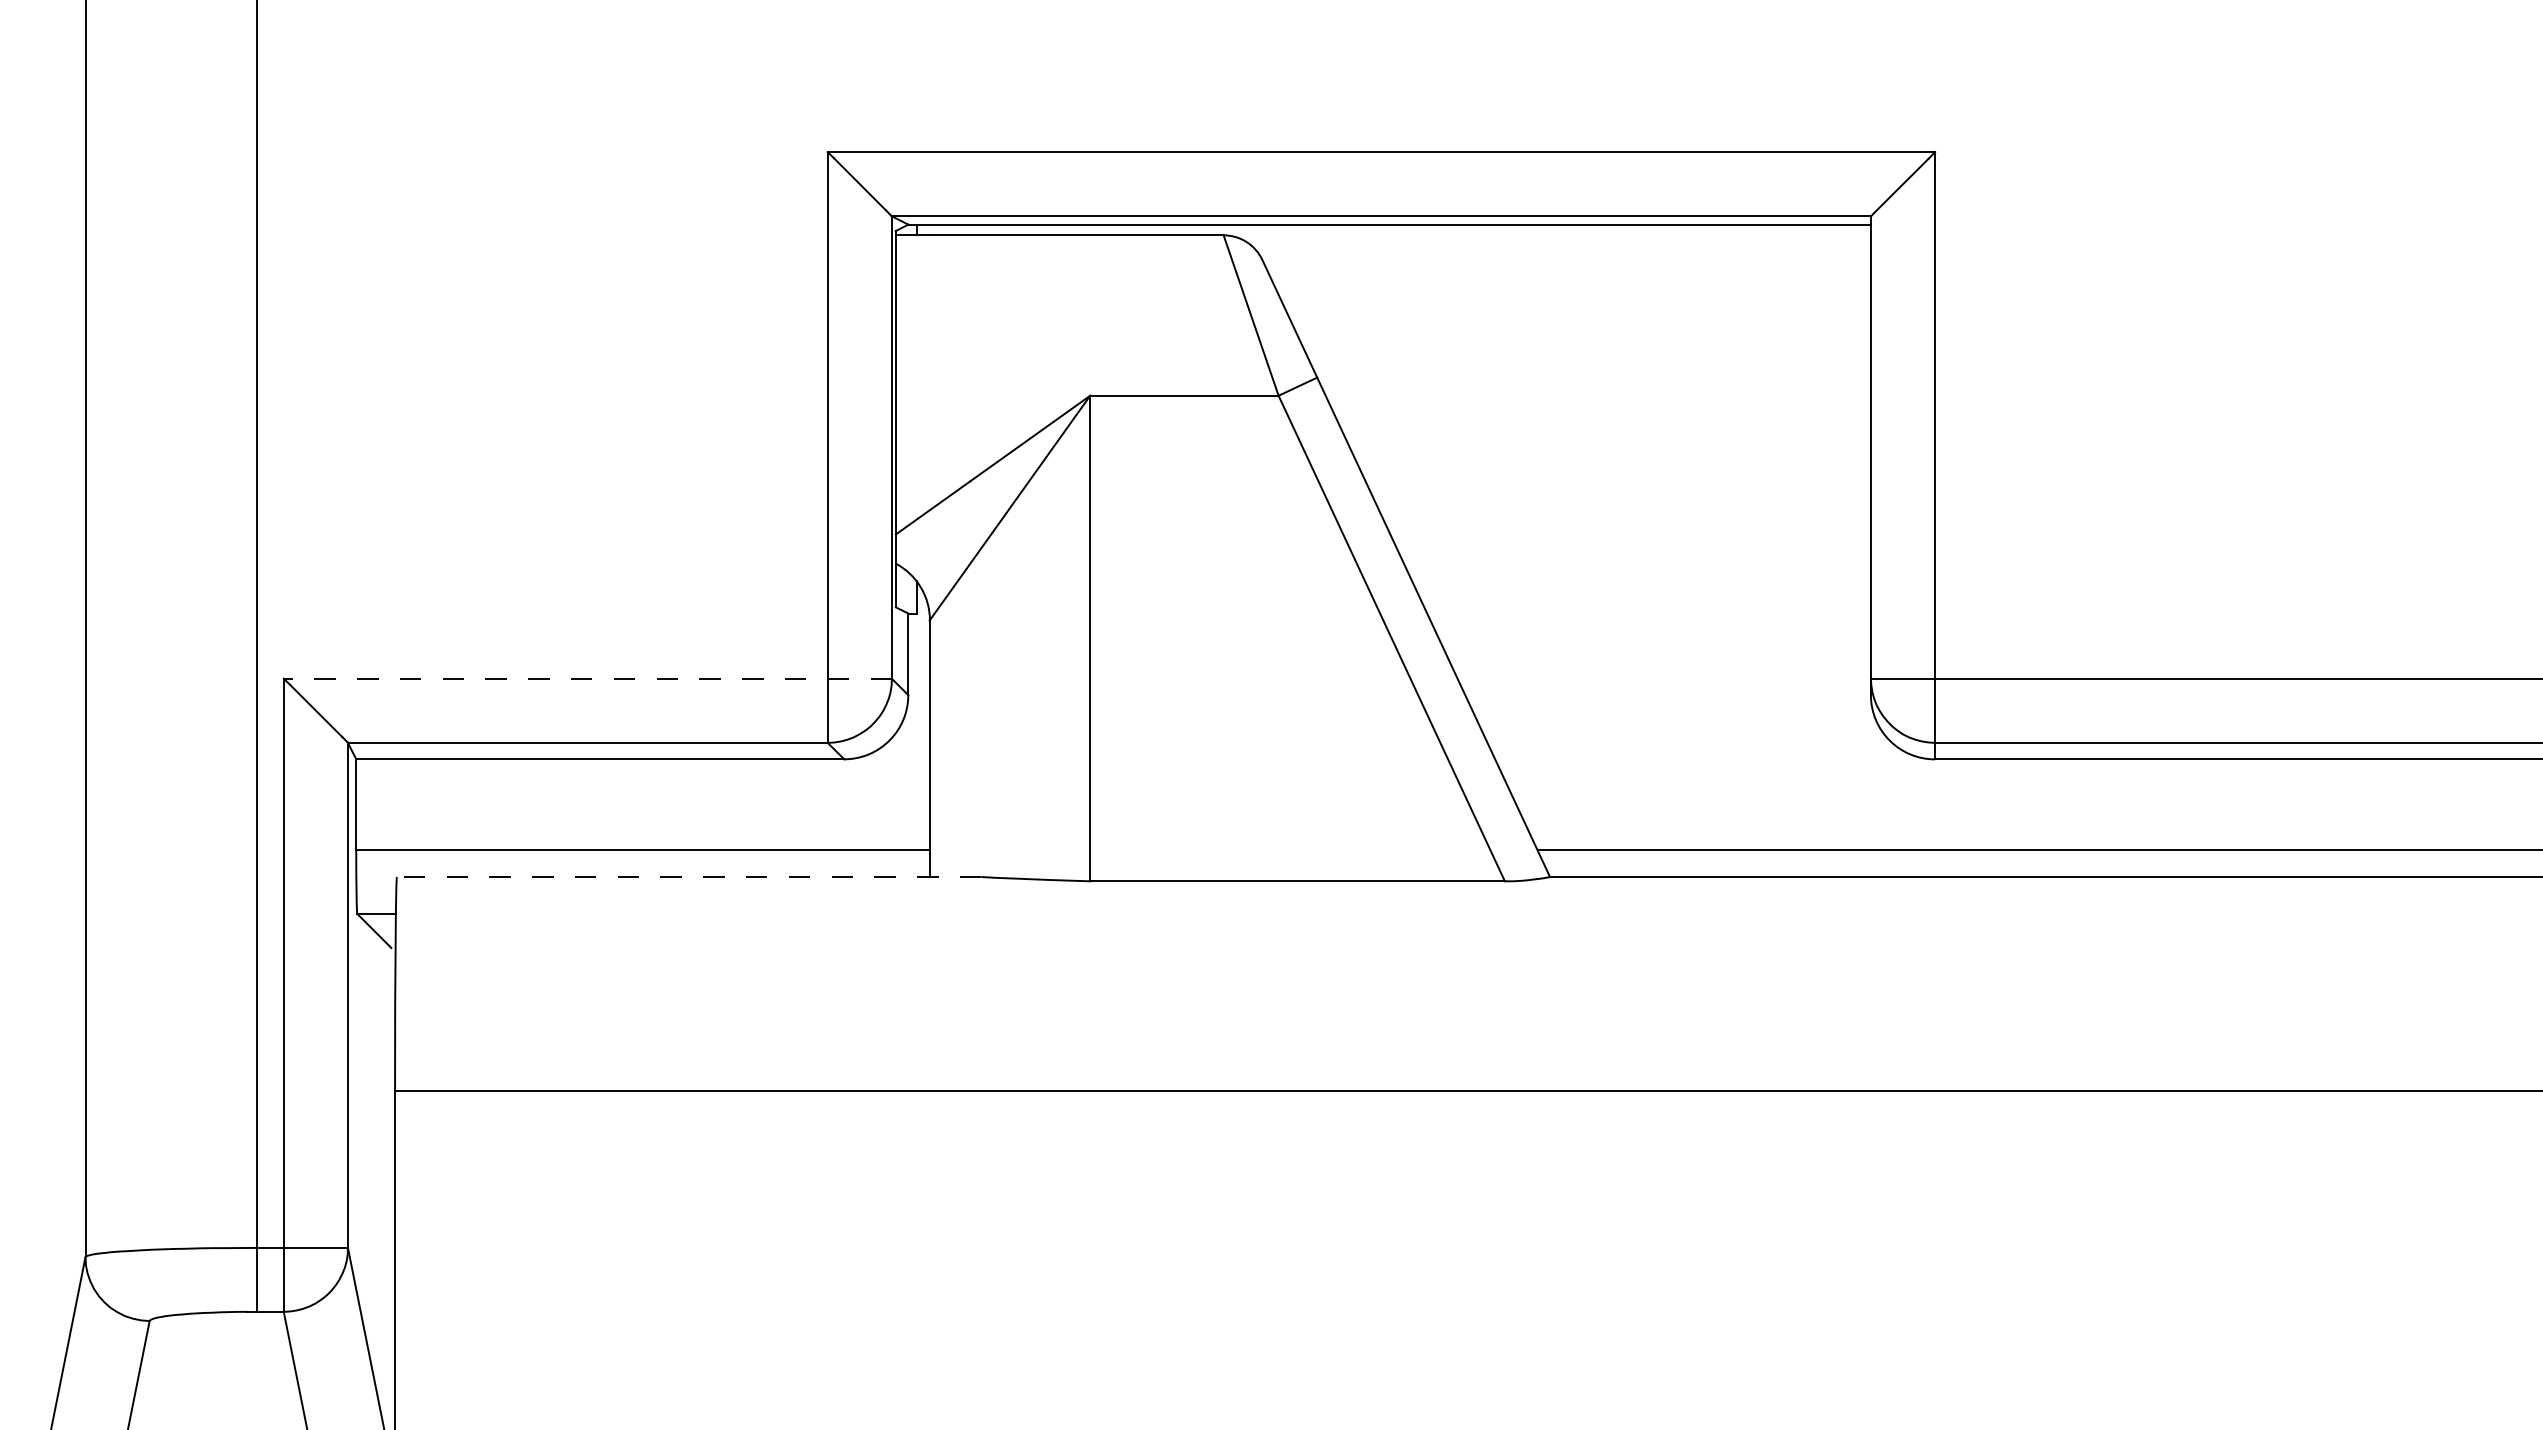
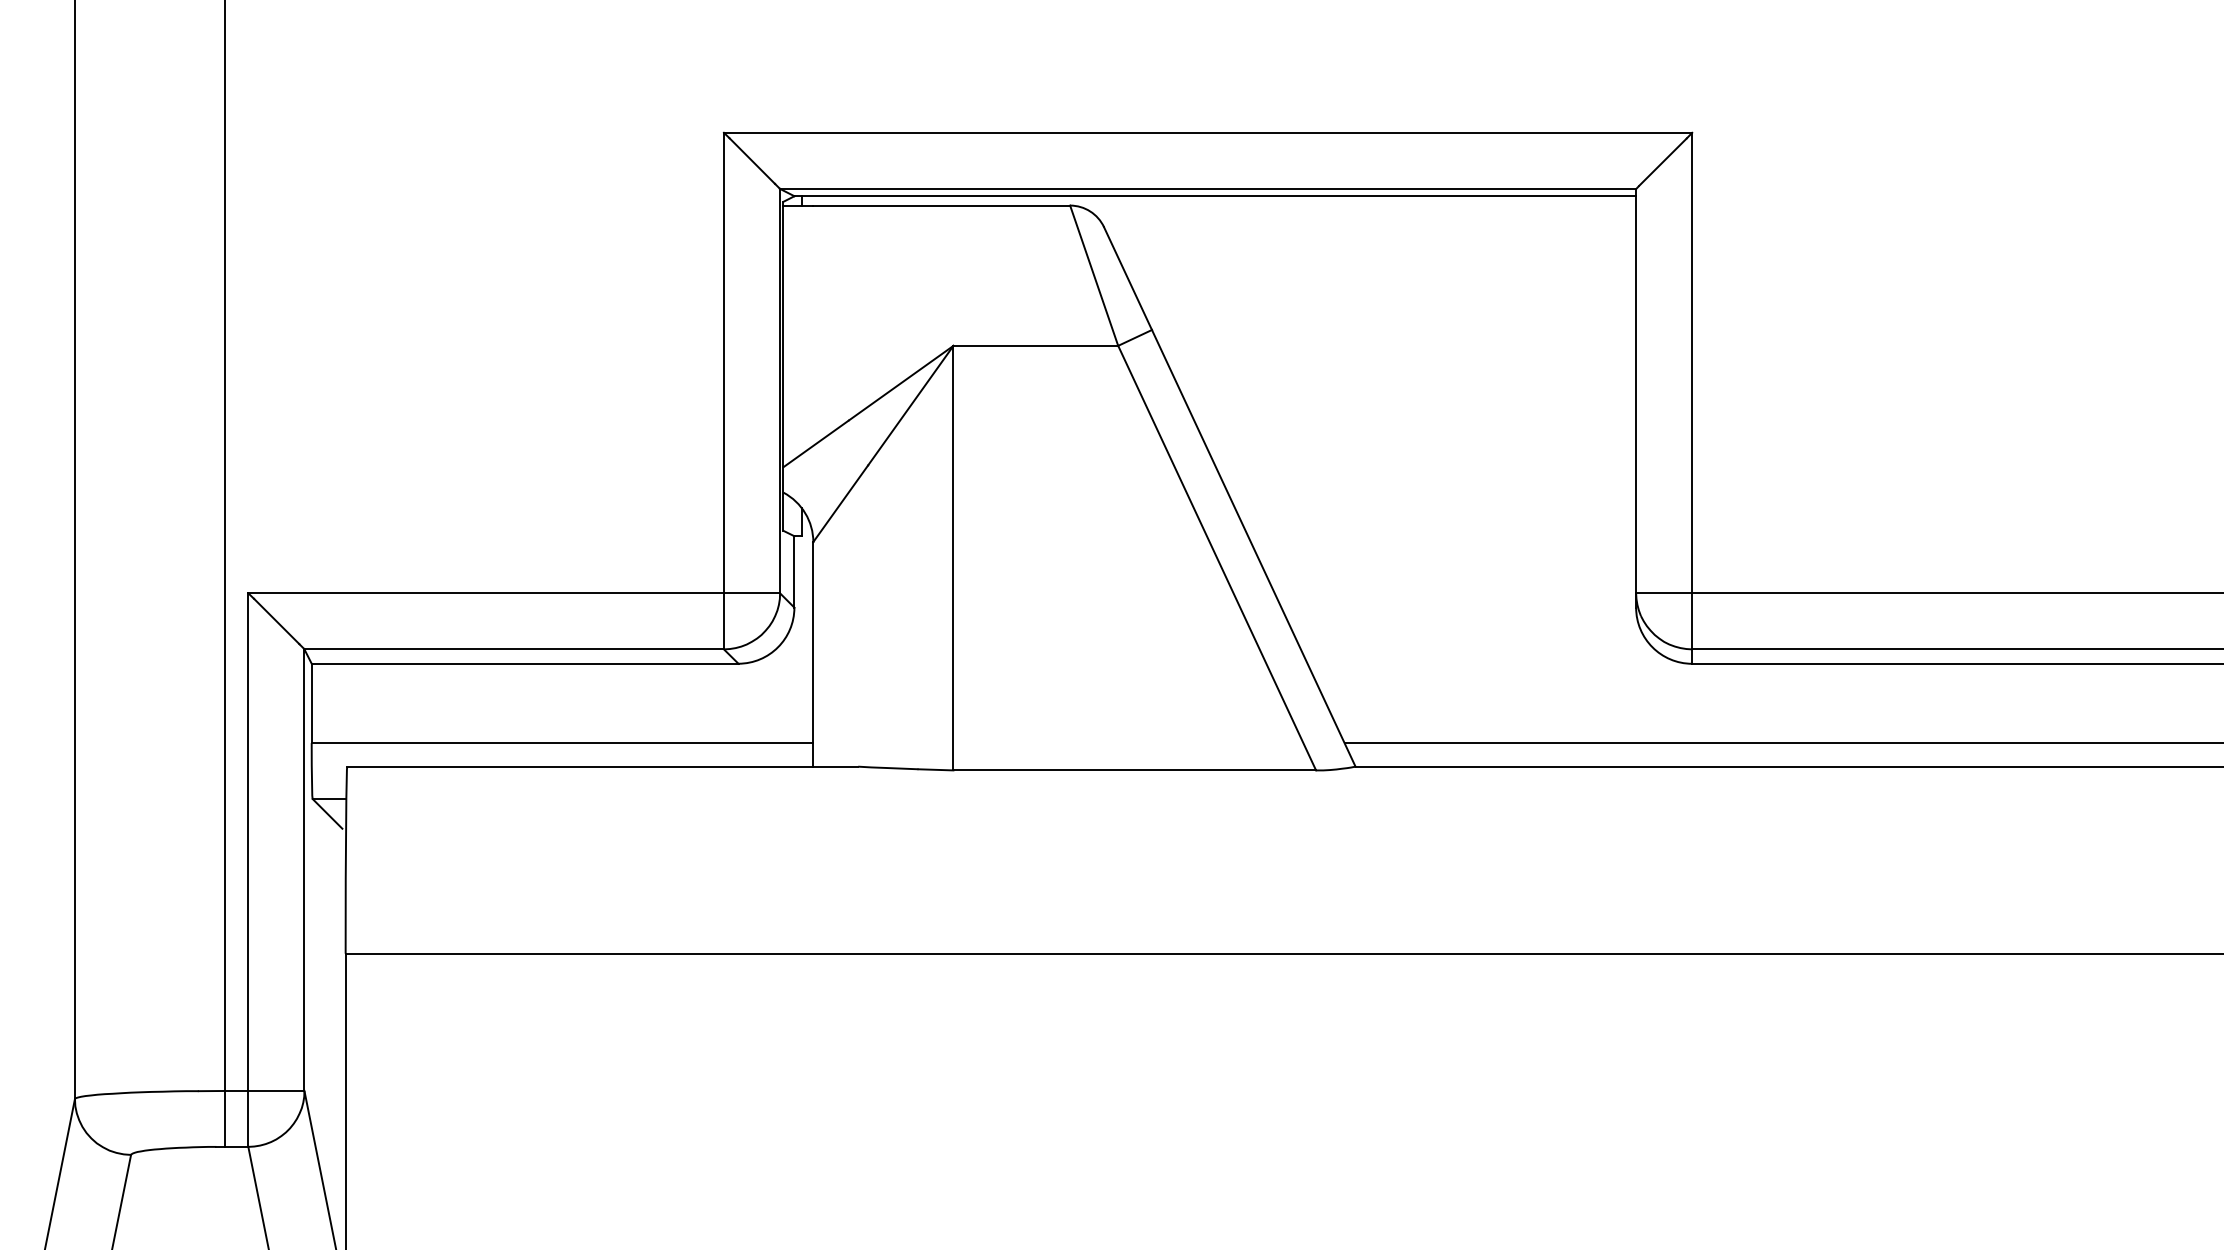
line: (587, 678) -> (513, 593), dashed -> solid
line: (688, 877) -> (602, 767), dashed -> solid

